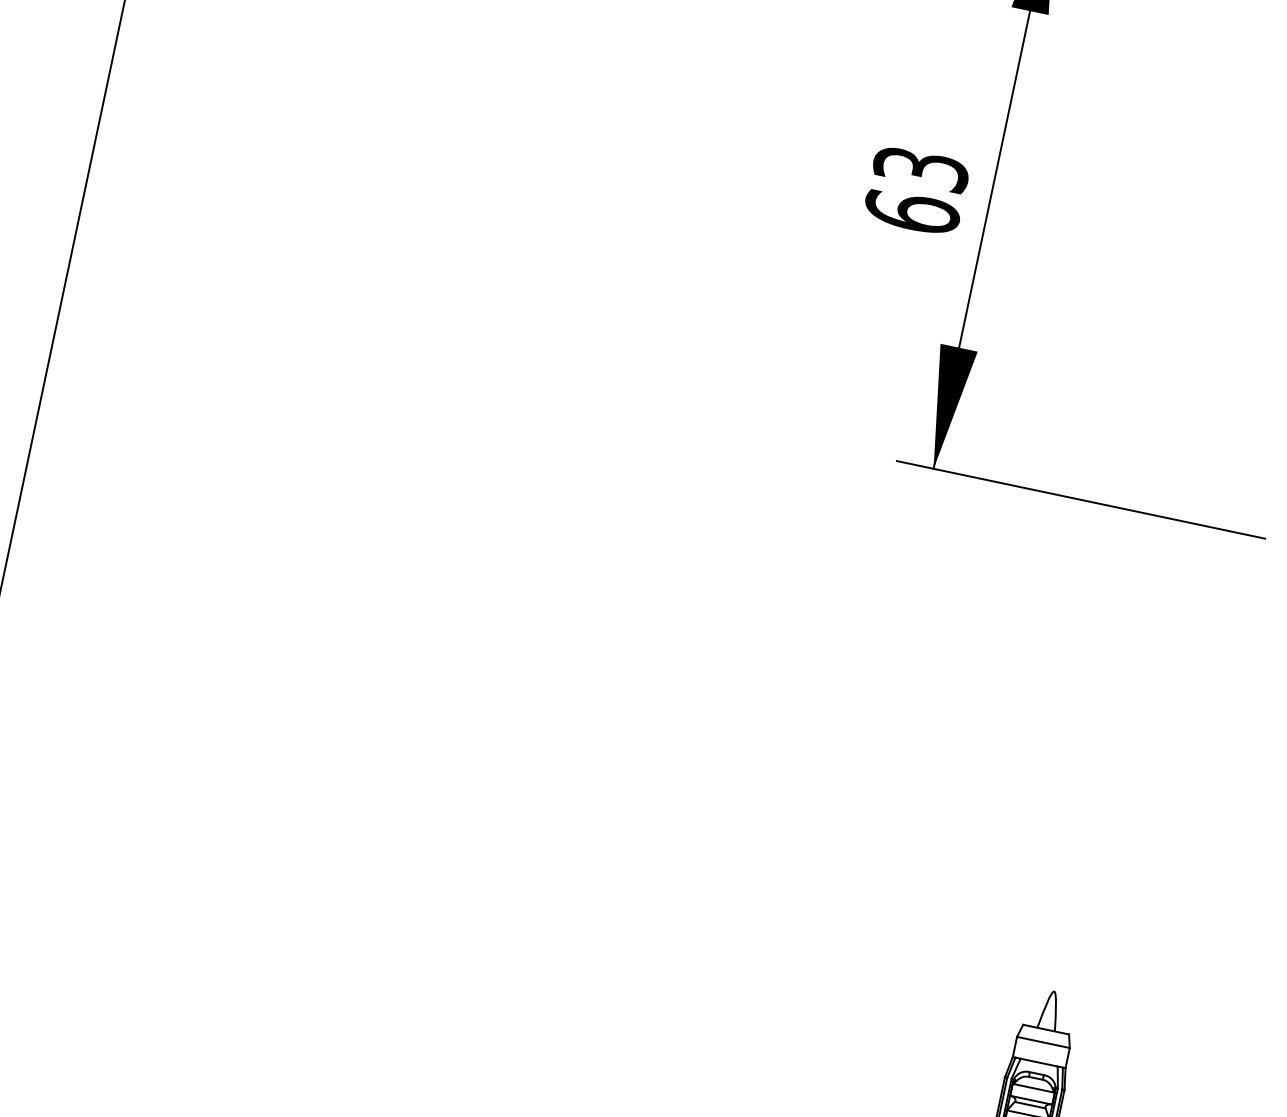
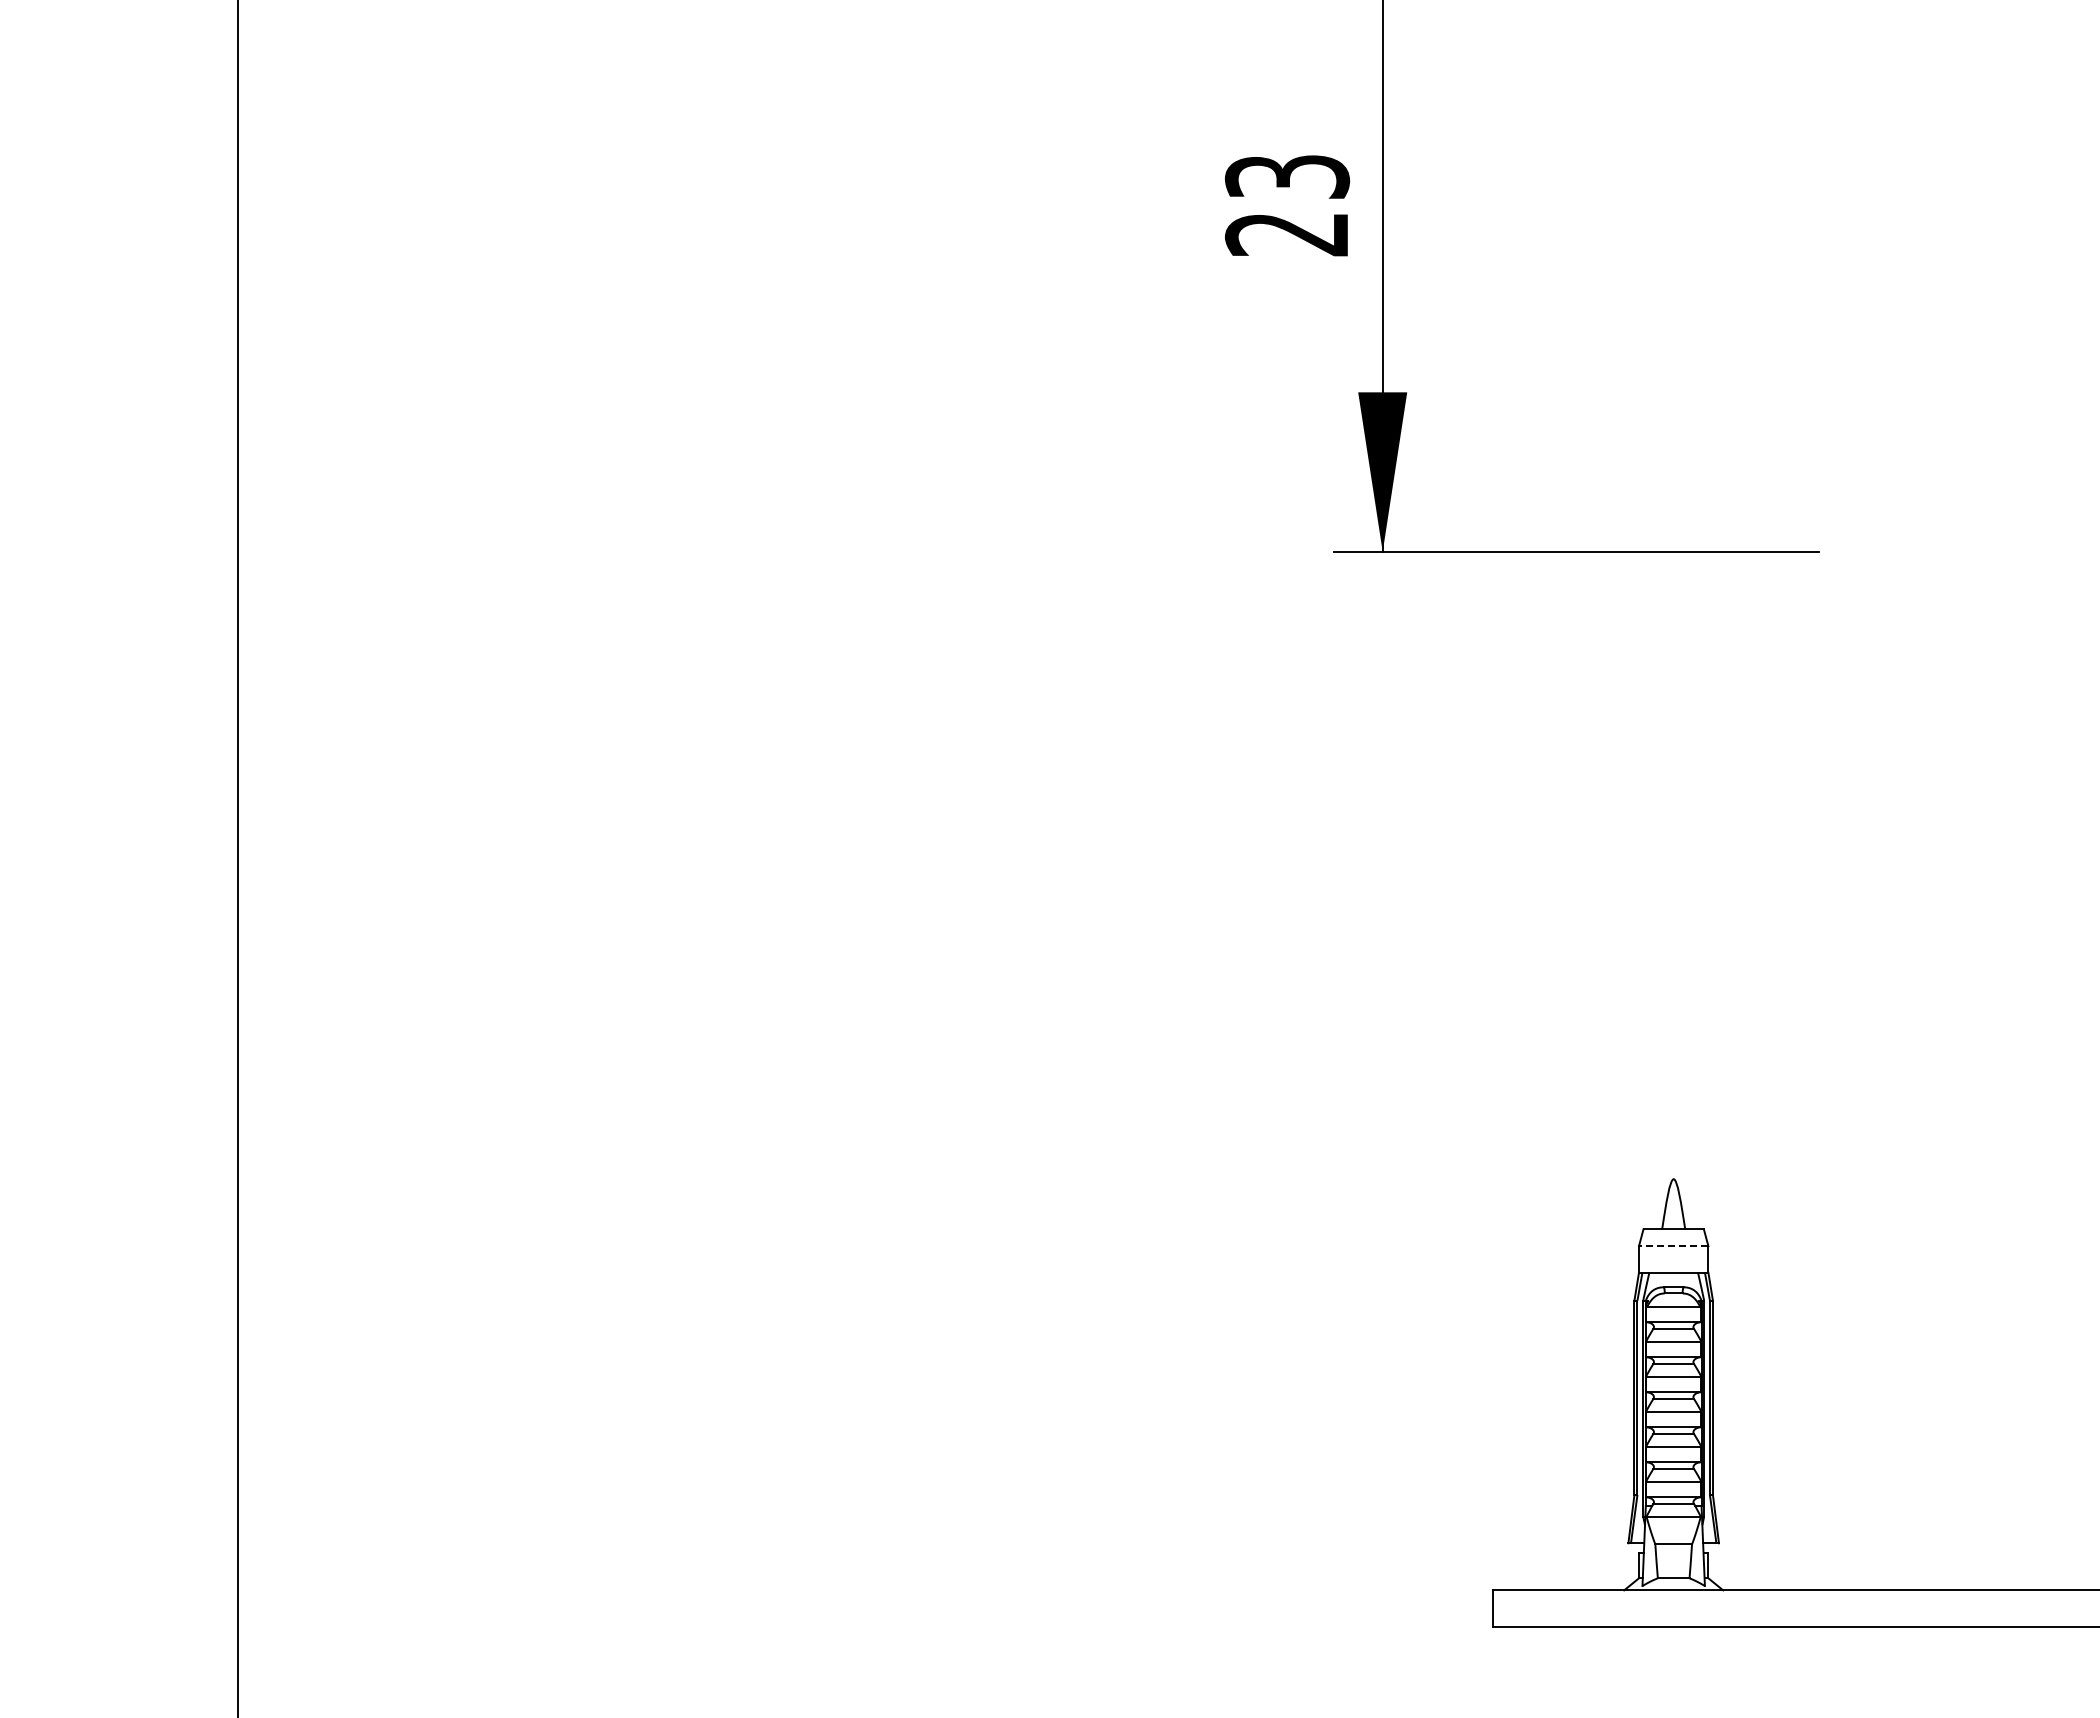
text: (912, 211) -> (1287, 233), 63 -> 23
line: (1043, 1042) -> (1673, 1246), solid -> dashed

